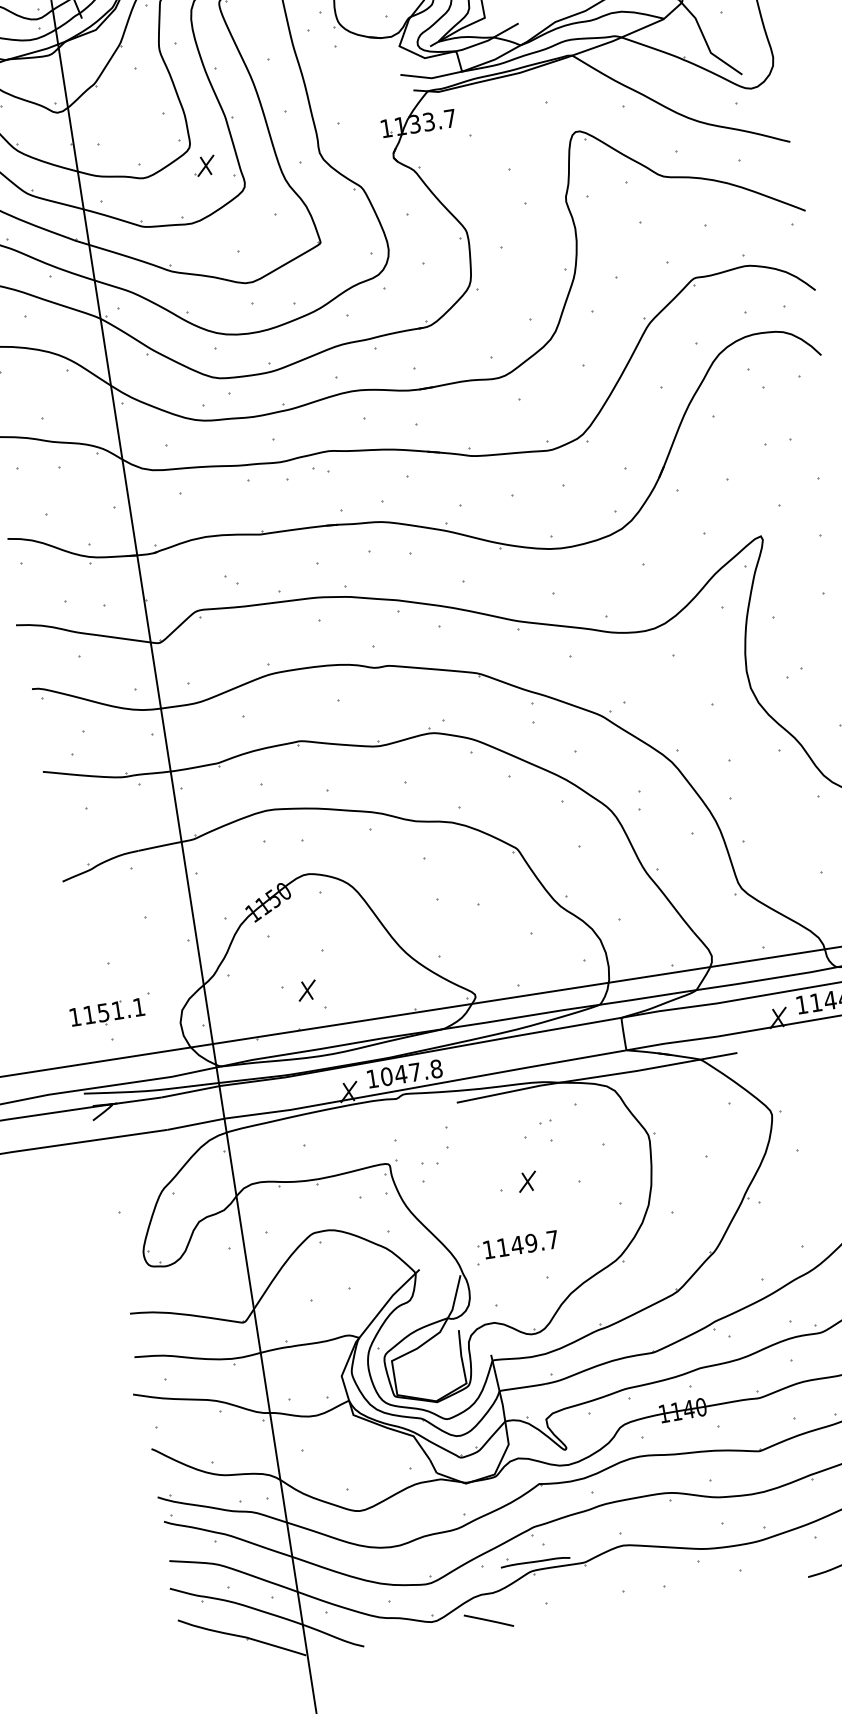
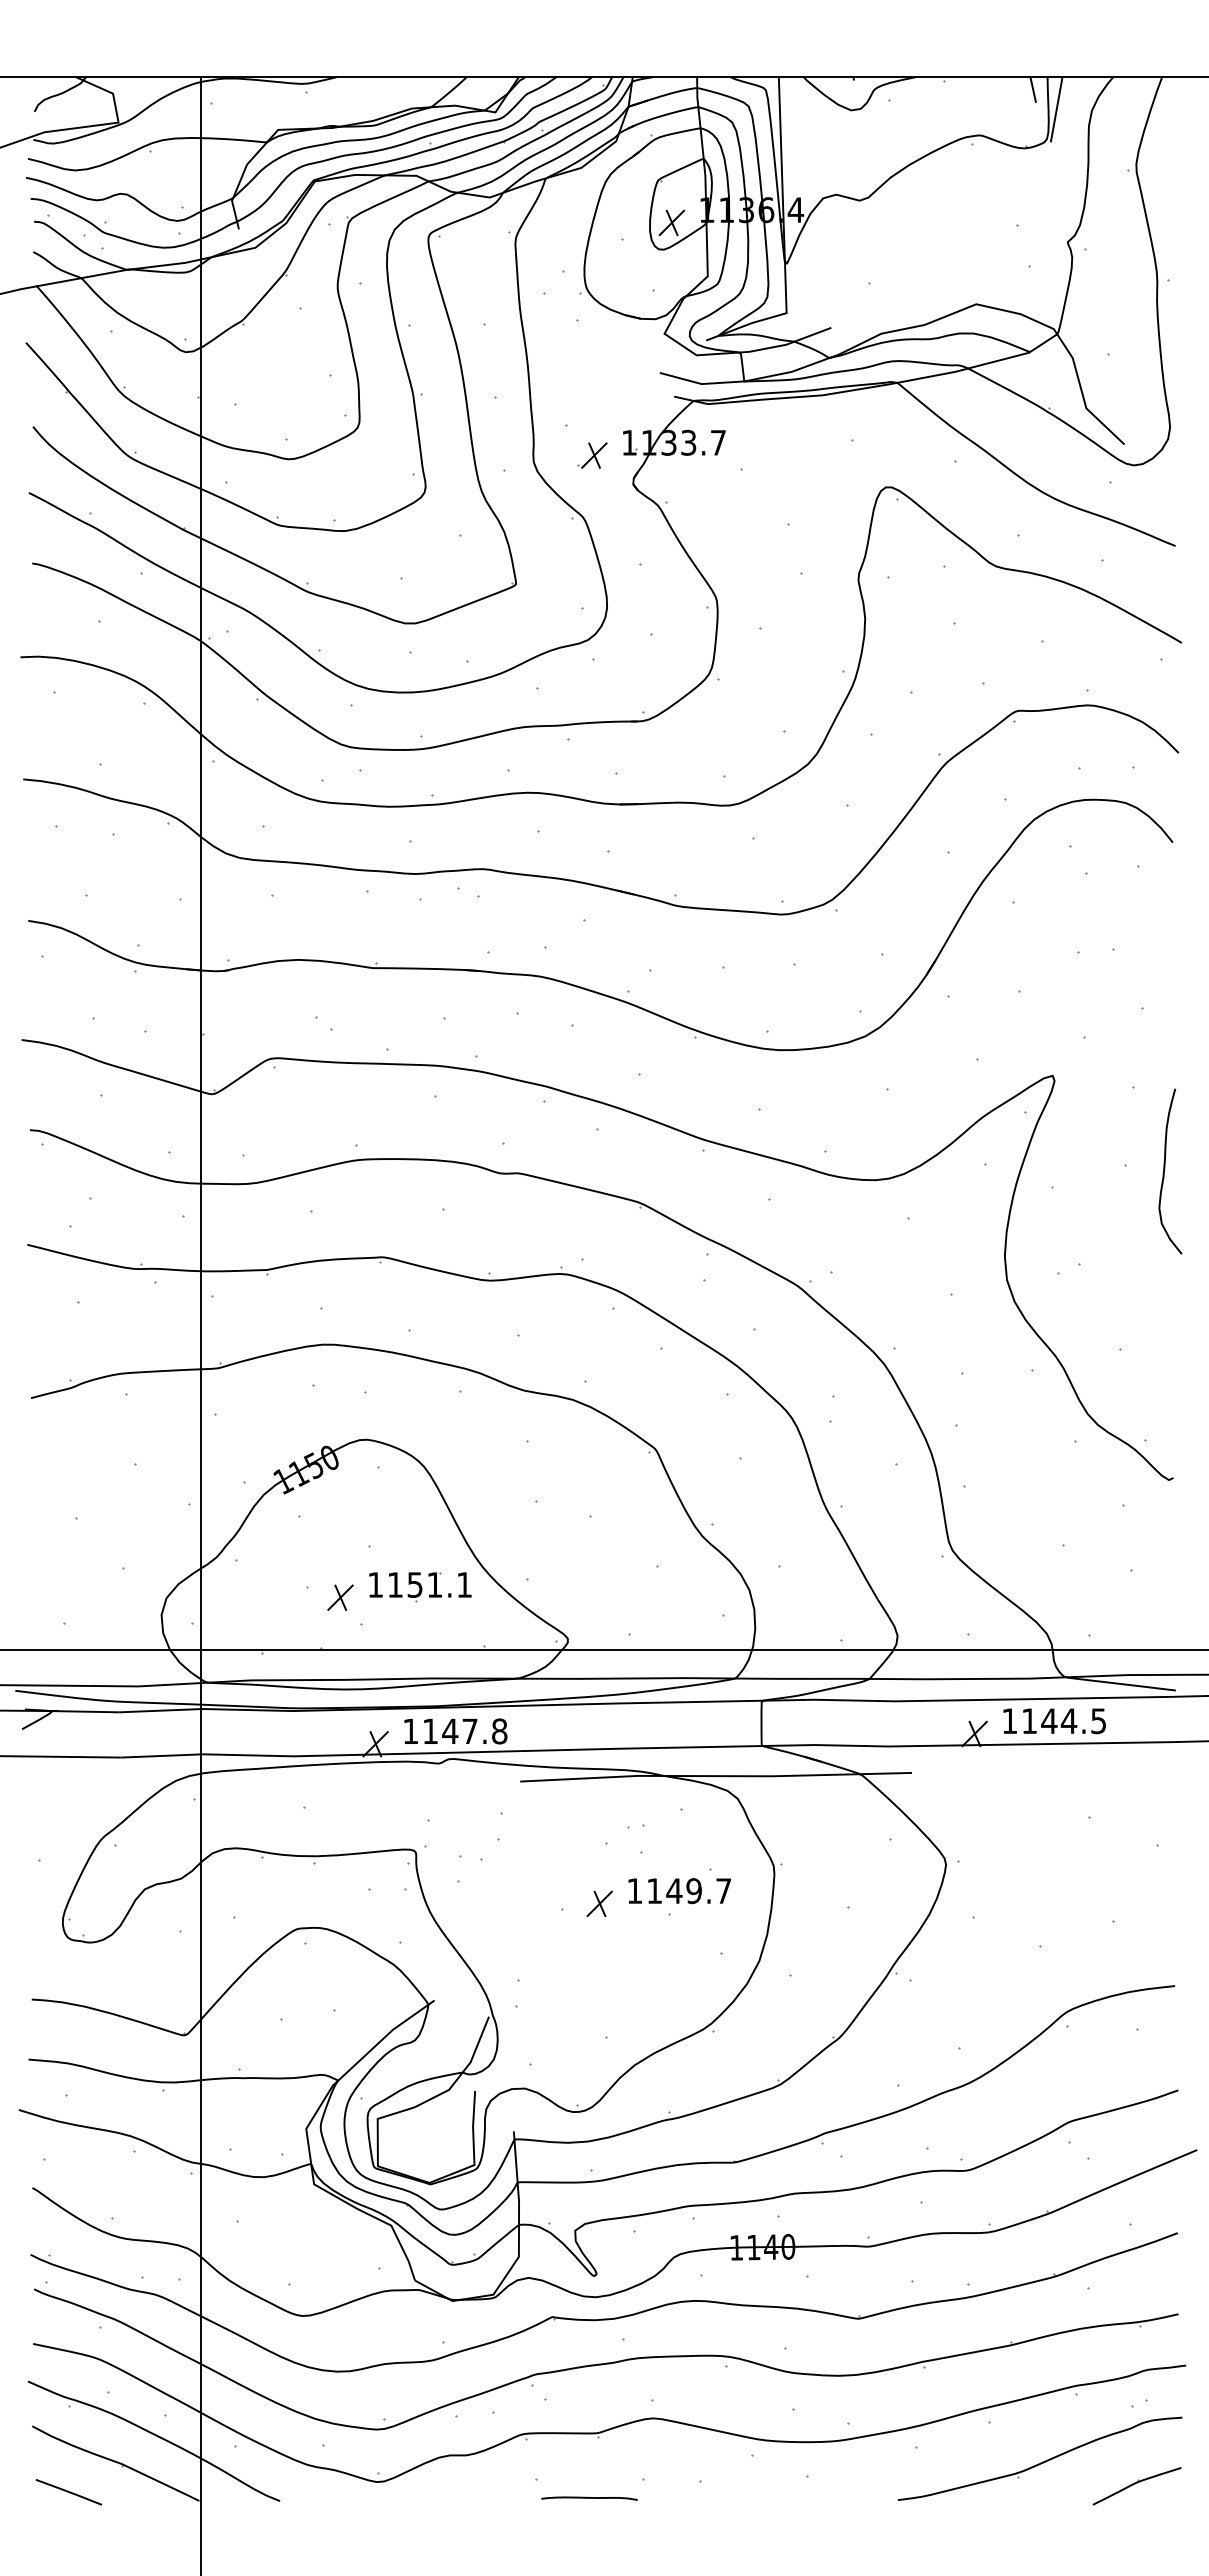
part: (204, 166) -> (592, 455), moved
part: (107, 1013) -> (420, 1587), moved
text: (386, 1076) -> (430, 1731), 1047.8 -> 1147.8
text: (521, 1245) -> (679, 1891), moved
curve: (535, 1562) -> (589, 2498), moved
line: (488, 1620) -> (68, 2492), moved

